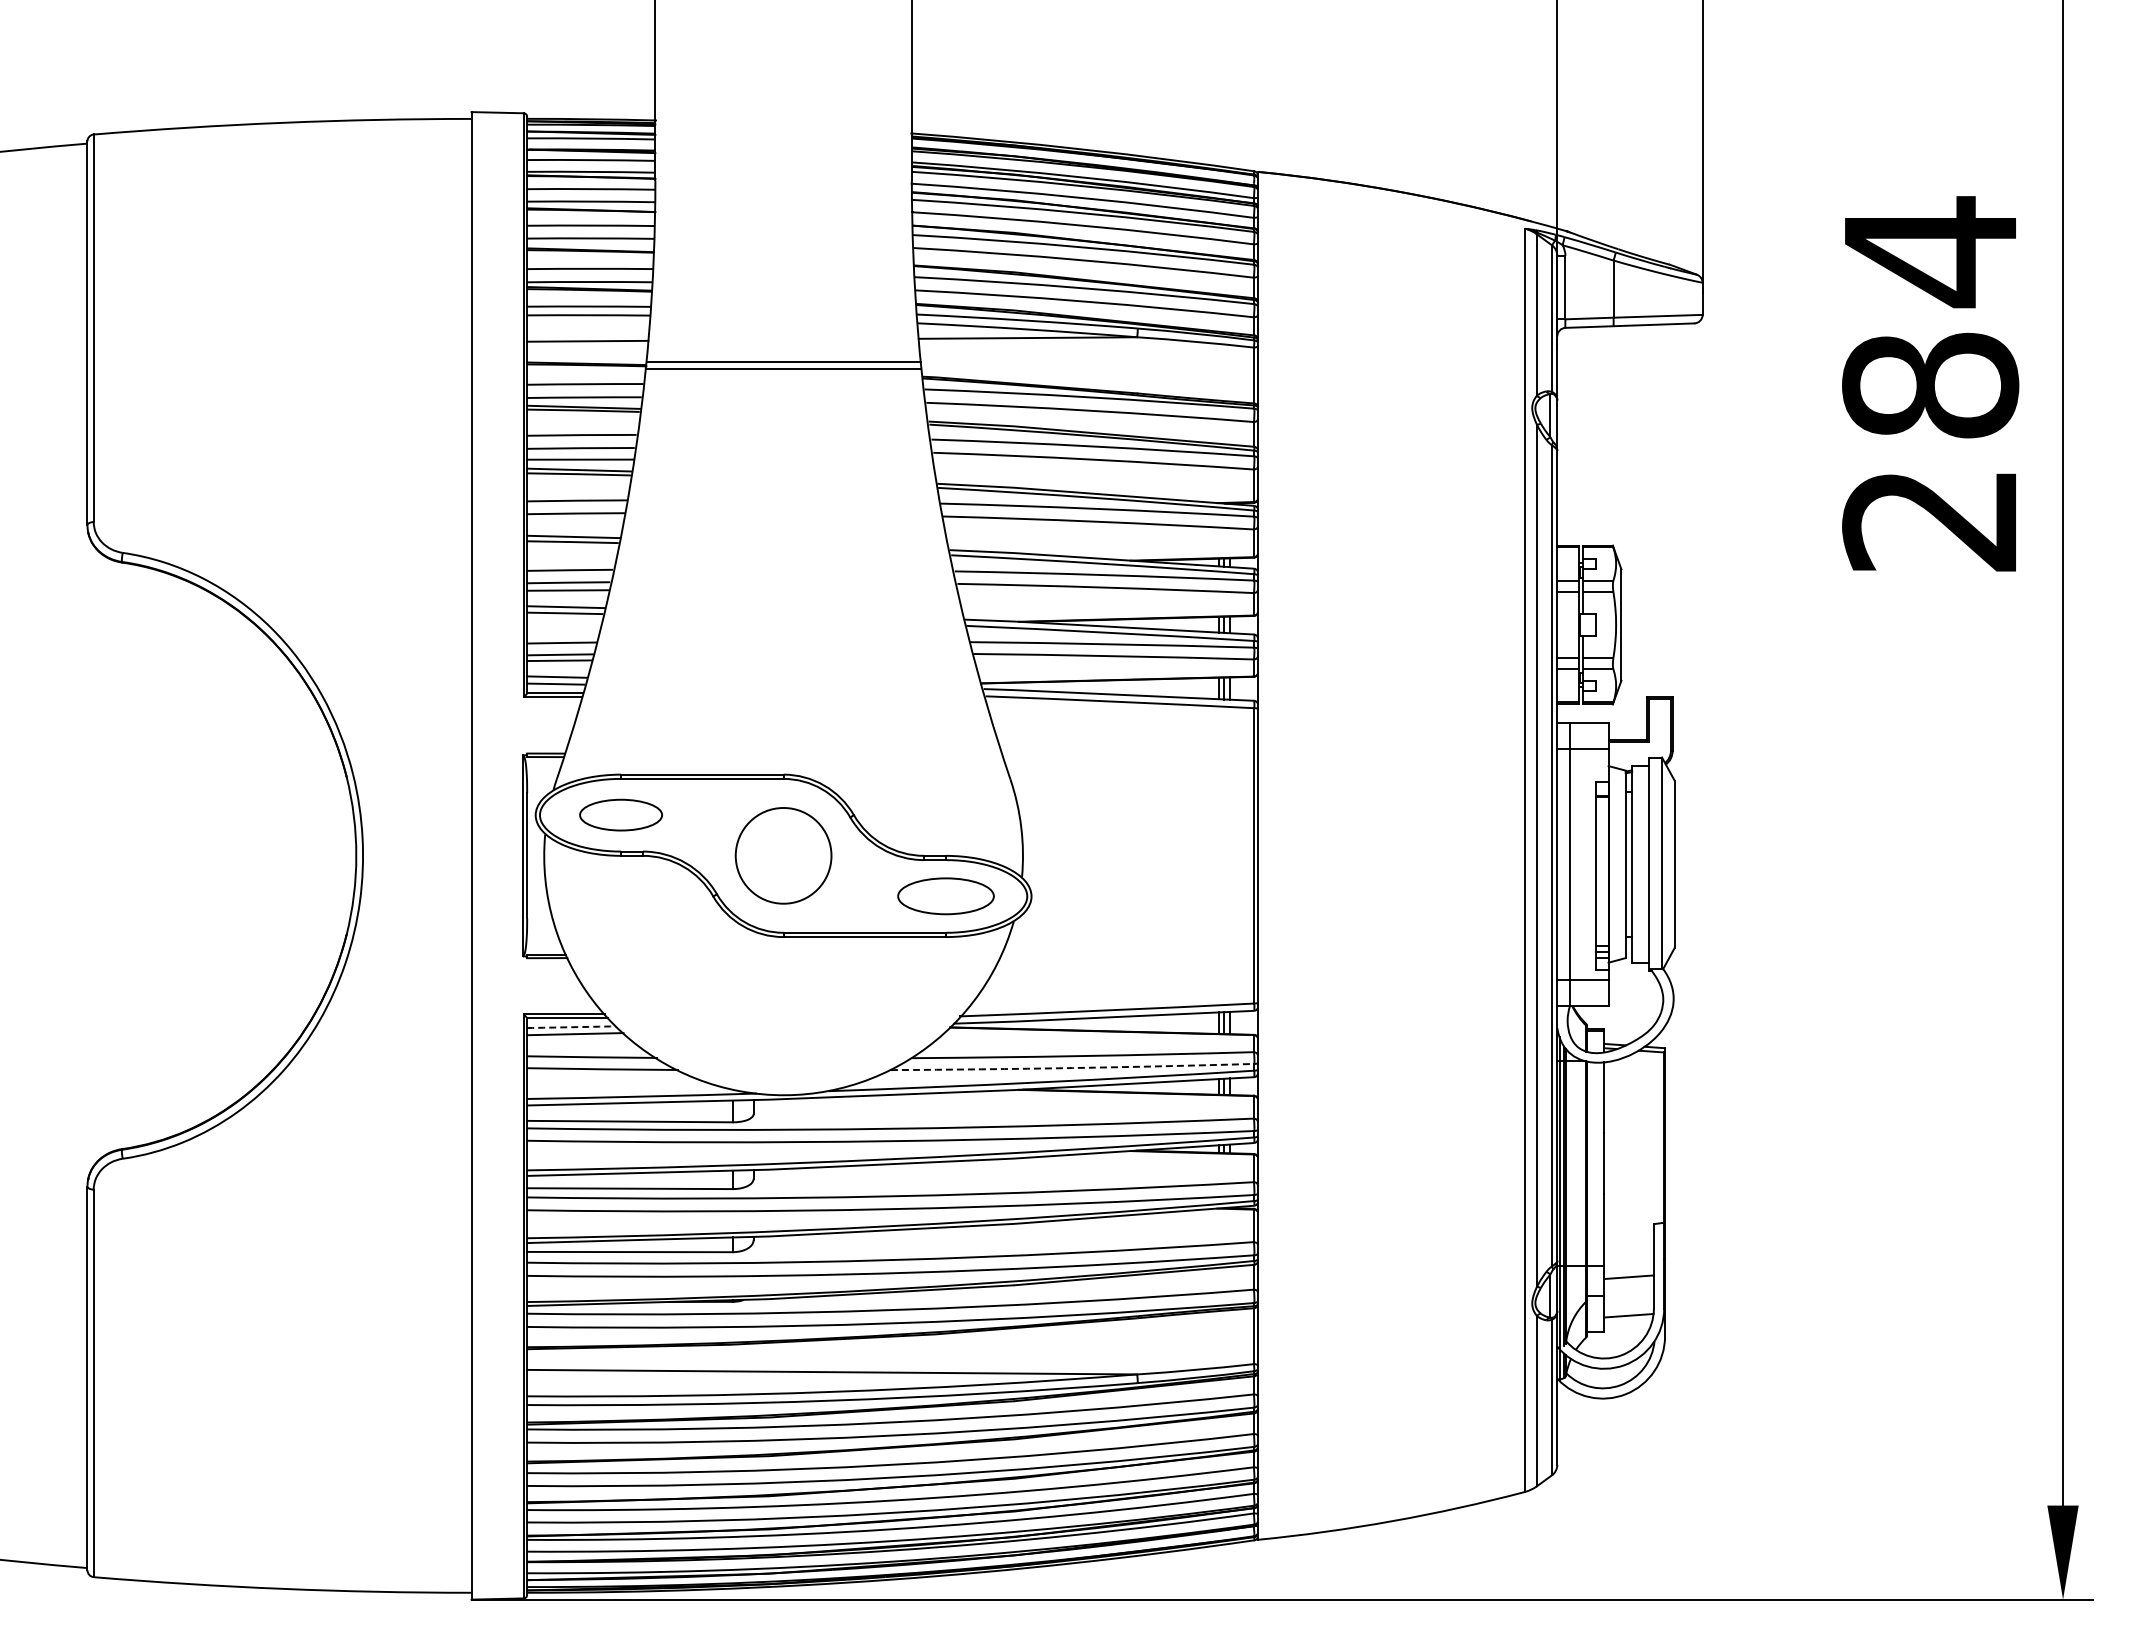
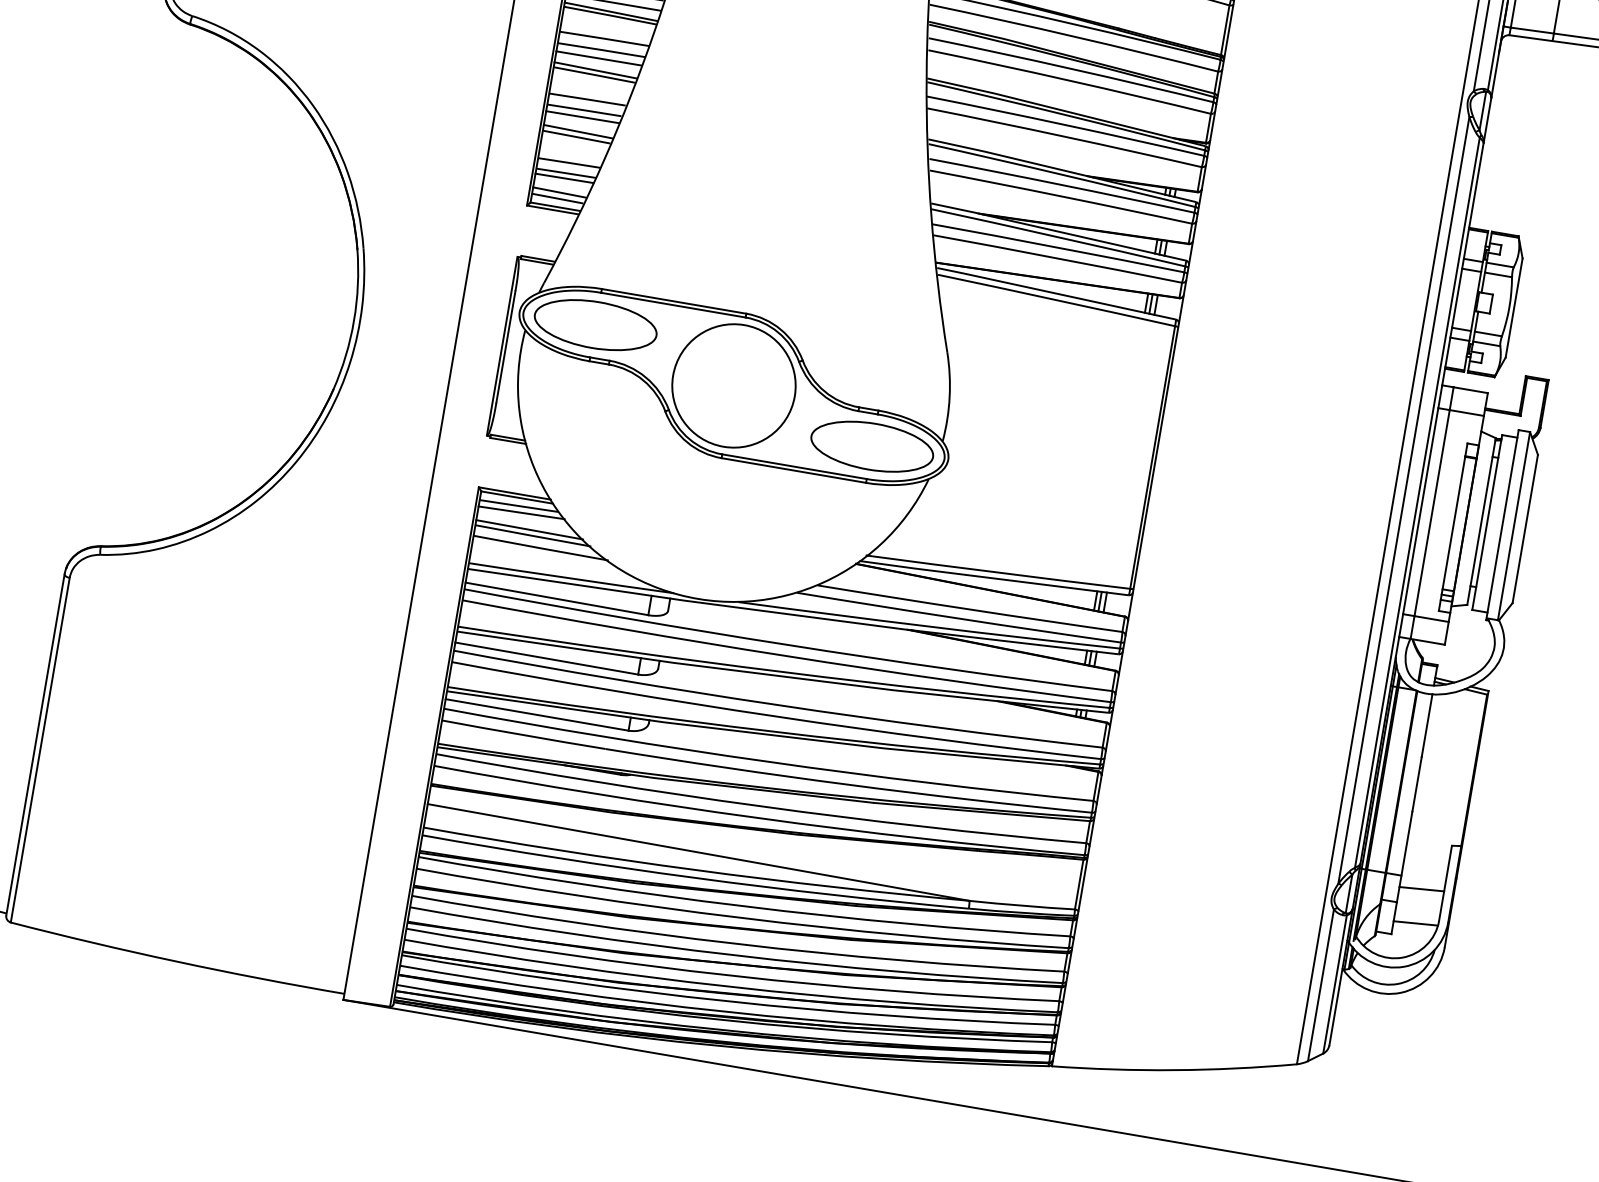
line: (575, 523) -> (599, 58), added
part: (620, 814) -> (595, 324), size x1.67
circle: (783, 855) -> (733, 385), size x1.43
part: (945, 895) -> (871, 445), size x1.43
arc: (571, 1027) -> (519, 506), dashed -> solid
line: (587, 1050) -> (529, 529), added
arc: (1072, 1068) -> (958, 618), dashed -> solid

